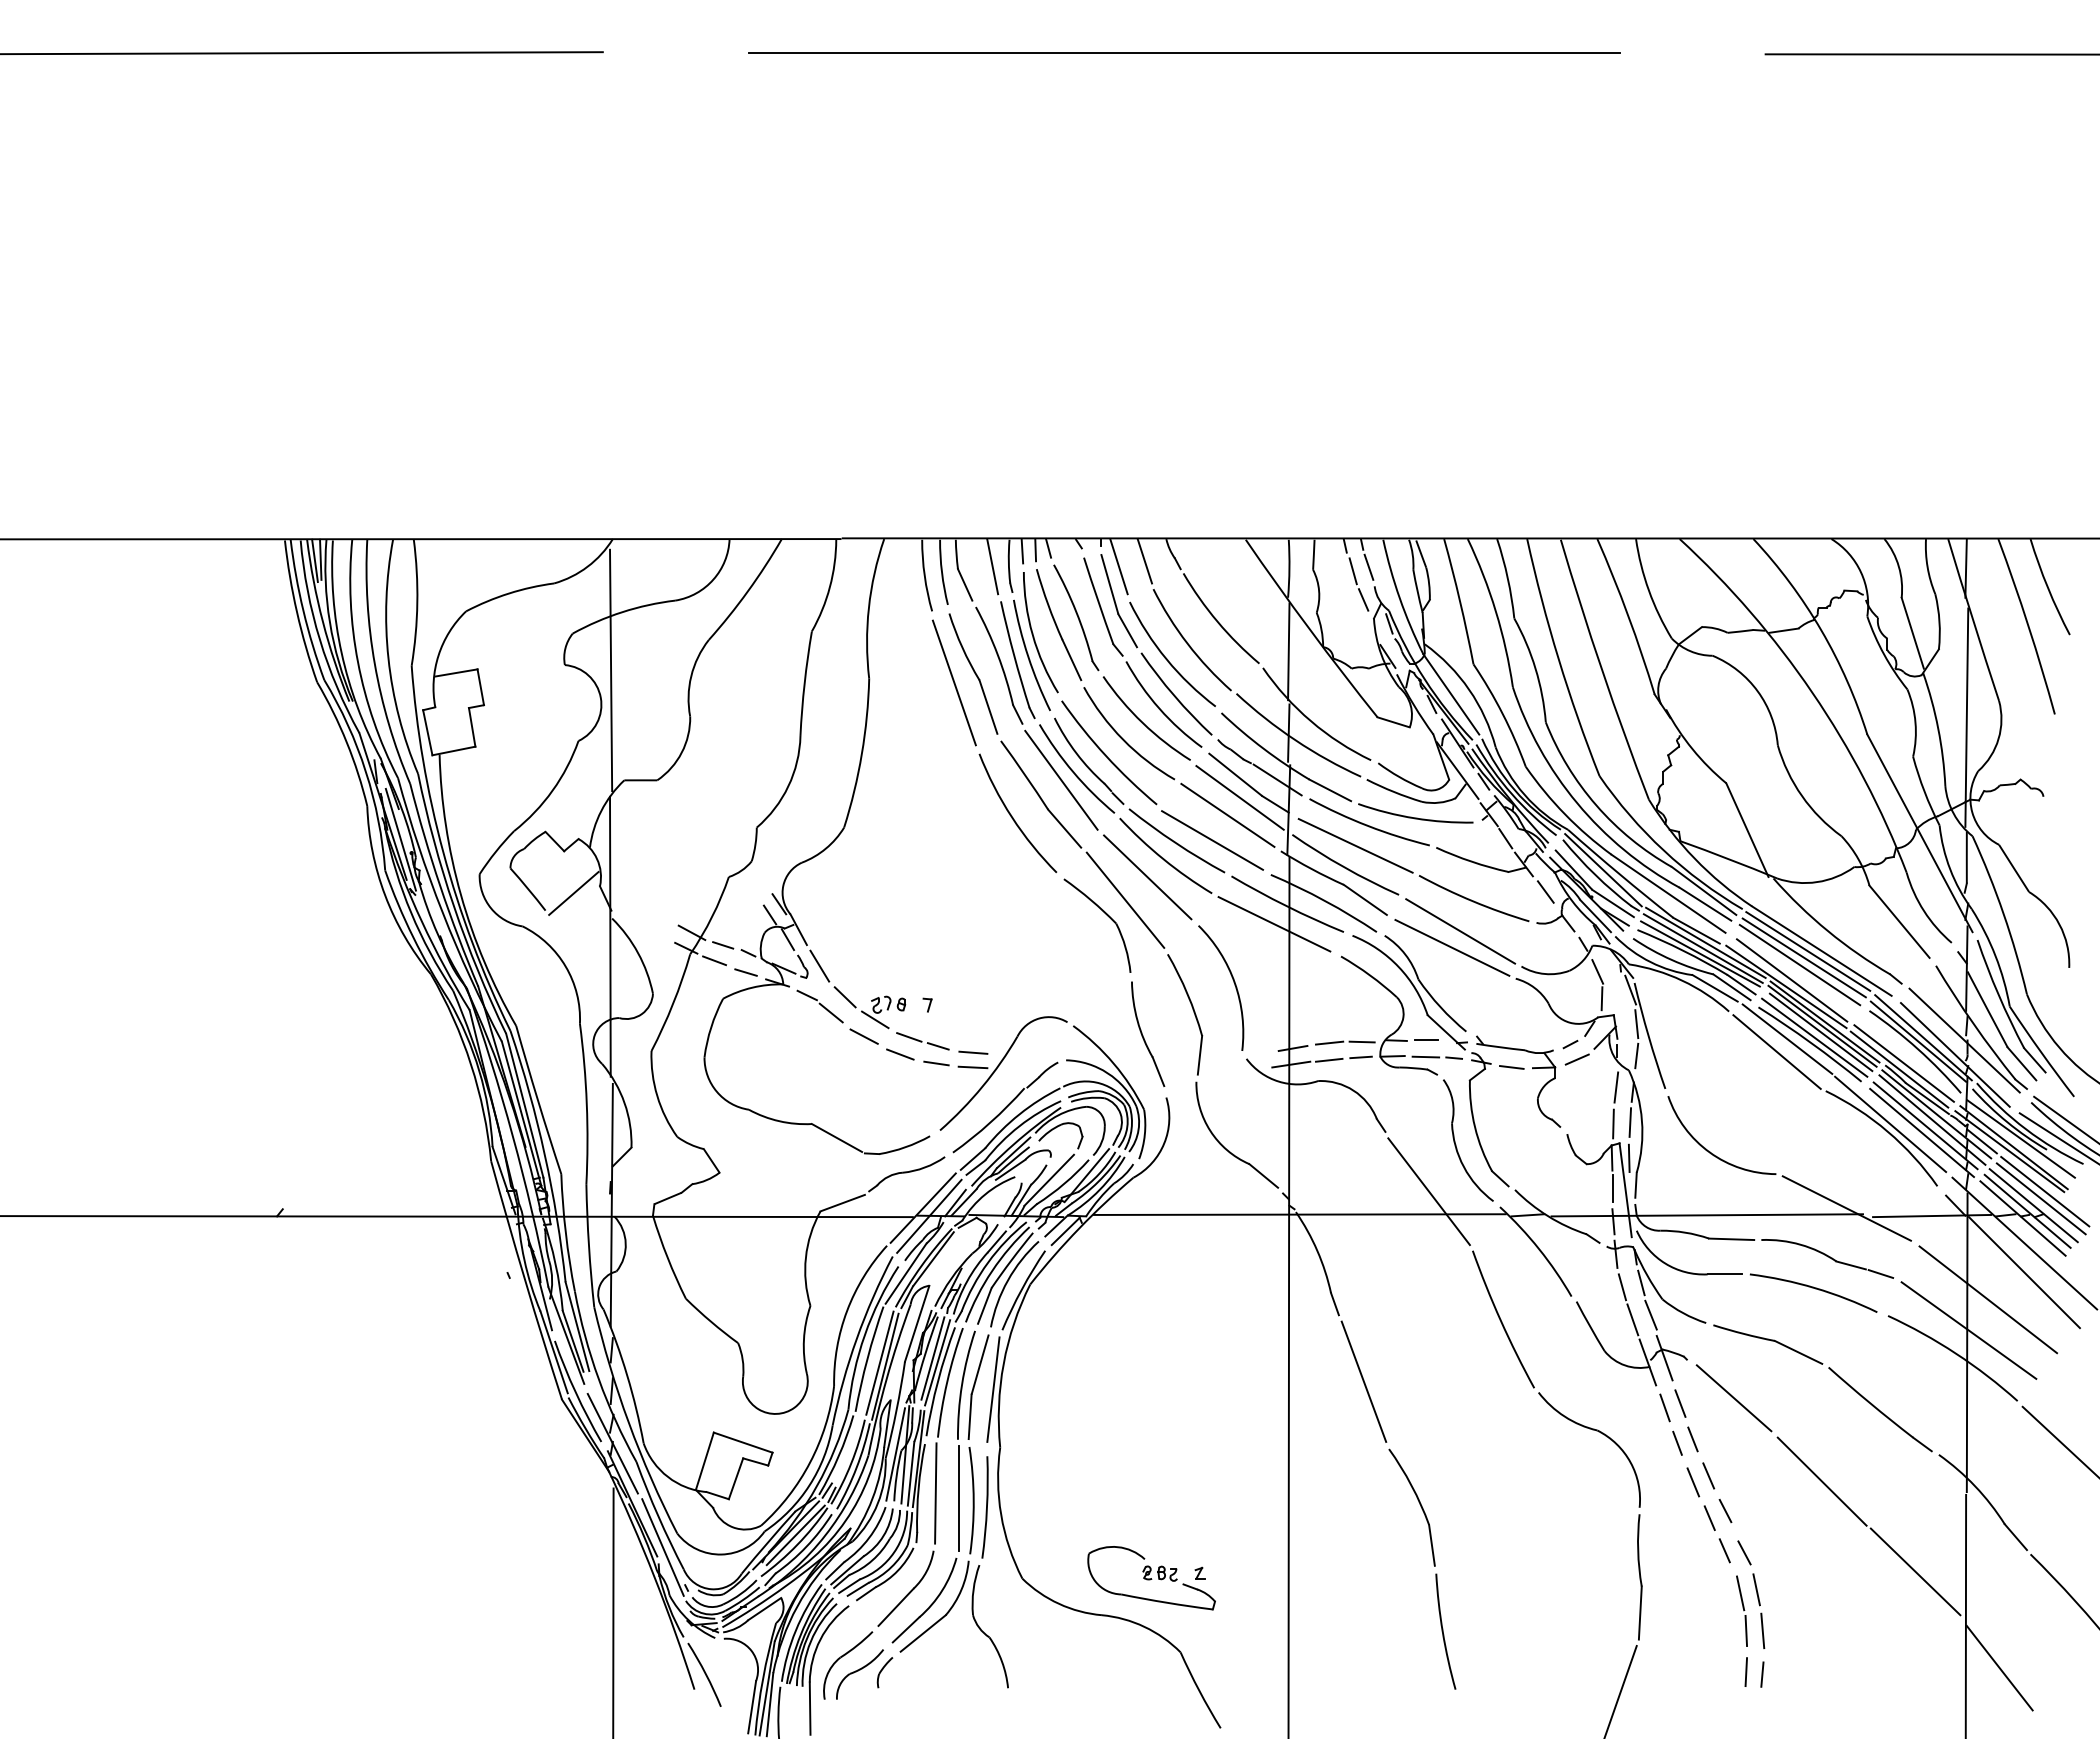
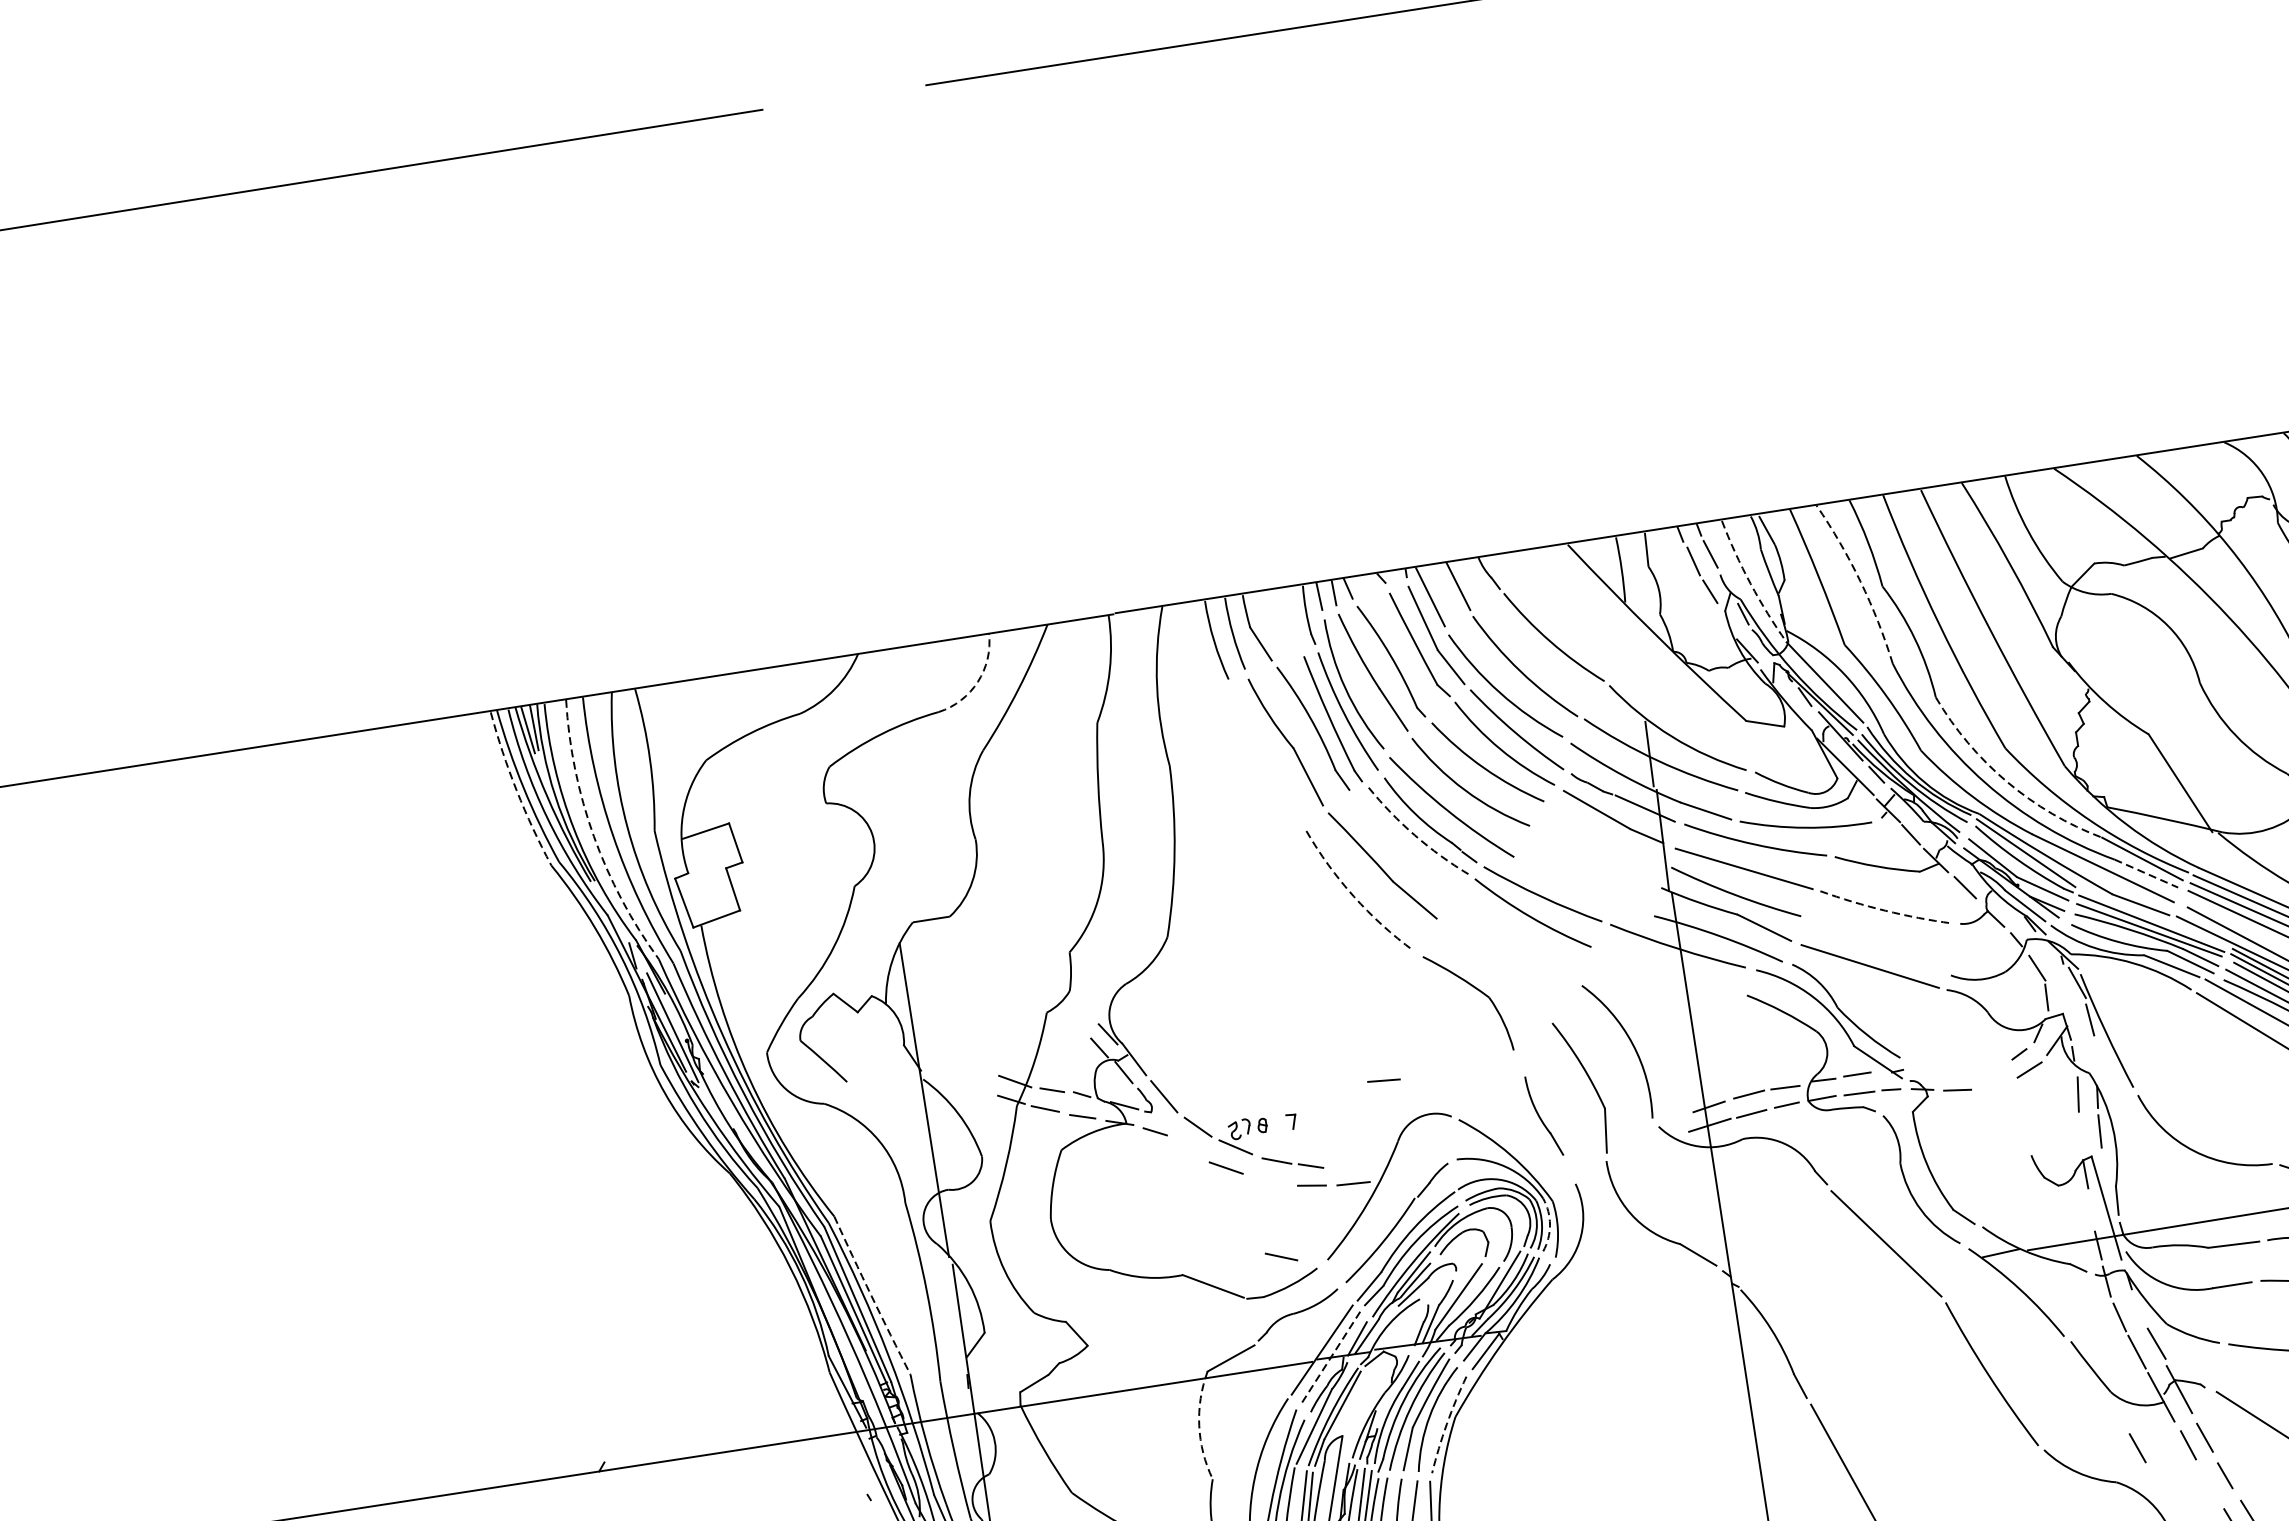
line: (992, 566) -> (1288, 618), removed
arc: (713, 579) -> (977, 681), solid -> dashed
arc: (1399, 598) -> (1750, 583), solid -> dashed
arc: (1495, 611) -> (1860, 581), solid -> dashed
arc: (297, 612) -> (517, 790), solid -> dashed
line: (1288, 651) -> (1635, 662), removed
arc: (358, 662) -> (594, 836), solid -> dashed
line: (611, 670) -> (879, 801), removed
line: (953, 682) -> (1264, 755), removed
arc: (1073, 772) -> (1415, 835), solid -> dashed
line: (1061, 779) -> (1402, 845), removed
line: (1239, 797) -> (1605, 834), removed
arc: (1596, 805) -> (2007, 781), solid -> dashed
line: (1227, 814) -> (1594, 855), removed
arc: (1011, 817) -> (1353, 896), solid -> dashed
line: (1212, 840) -> (1582, 887), removed
line: (1147, 877) -> (1516, 940), removed
line: (573, 893) -> (875, 1058), removed
line: (1125, 899) -> (1495, 968), removed
arc: (1473, 901) -> (1885, 910), solid -> dashed
line: (1705, 904) -> (2146, 873), solid -> dashed
line: (1274, 924) -> (1666, 971), removed
line: (1460, 931) -> (1876, 946), removed
line: (1705, 942) -> (2153, 916), removed
line: (830, 1012) -> (1184, 1146), removed
part: (1148, 1033) -> (1544, 1115), size x0.7
line: (973, 1052) -> (1384, 1080), moved
line: (900, 1054) -> (1281, 1256), moved
line: (1636, 1055) -> (2095, 1055), removed
part: (1532, 1069) -> (1981, 1088), removed
arc: (537, 1100) -> (871, 1296), solid -> dashed
line: (1613, 1123) -> (2081, 1135), removed
arc: (1138, 1129) -> (1549, 1224), solid -> dashed
line: (1628, 1158) -> (2104, 1172), removed
line: (1613, 1188) -> (2092, 1208), removed
line: (1299, 1214) -> (1745, 1291), removed
line: (929, 1216) -> (1330, 1358), solid -> dashed
arc: (805, 1257) -> (1198, 1425), solid -> dashed
line: (1641, 1282) -> (2140, 1308), removed
arc: (1021, 1289) -> (1446, 1424), solid -> dashed
line: (1620, 1403) -> (2137, 1448), added
line: (1677, 1442) -> (2208, 1481), removed

